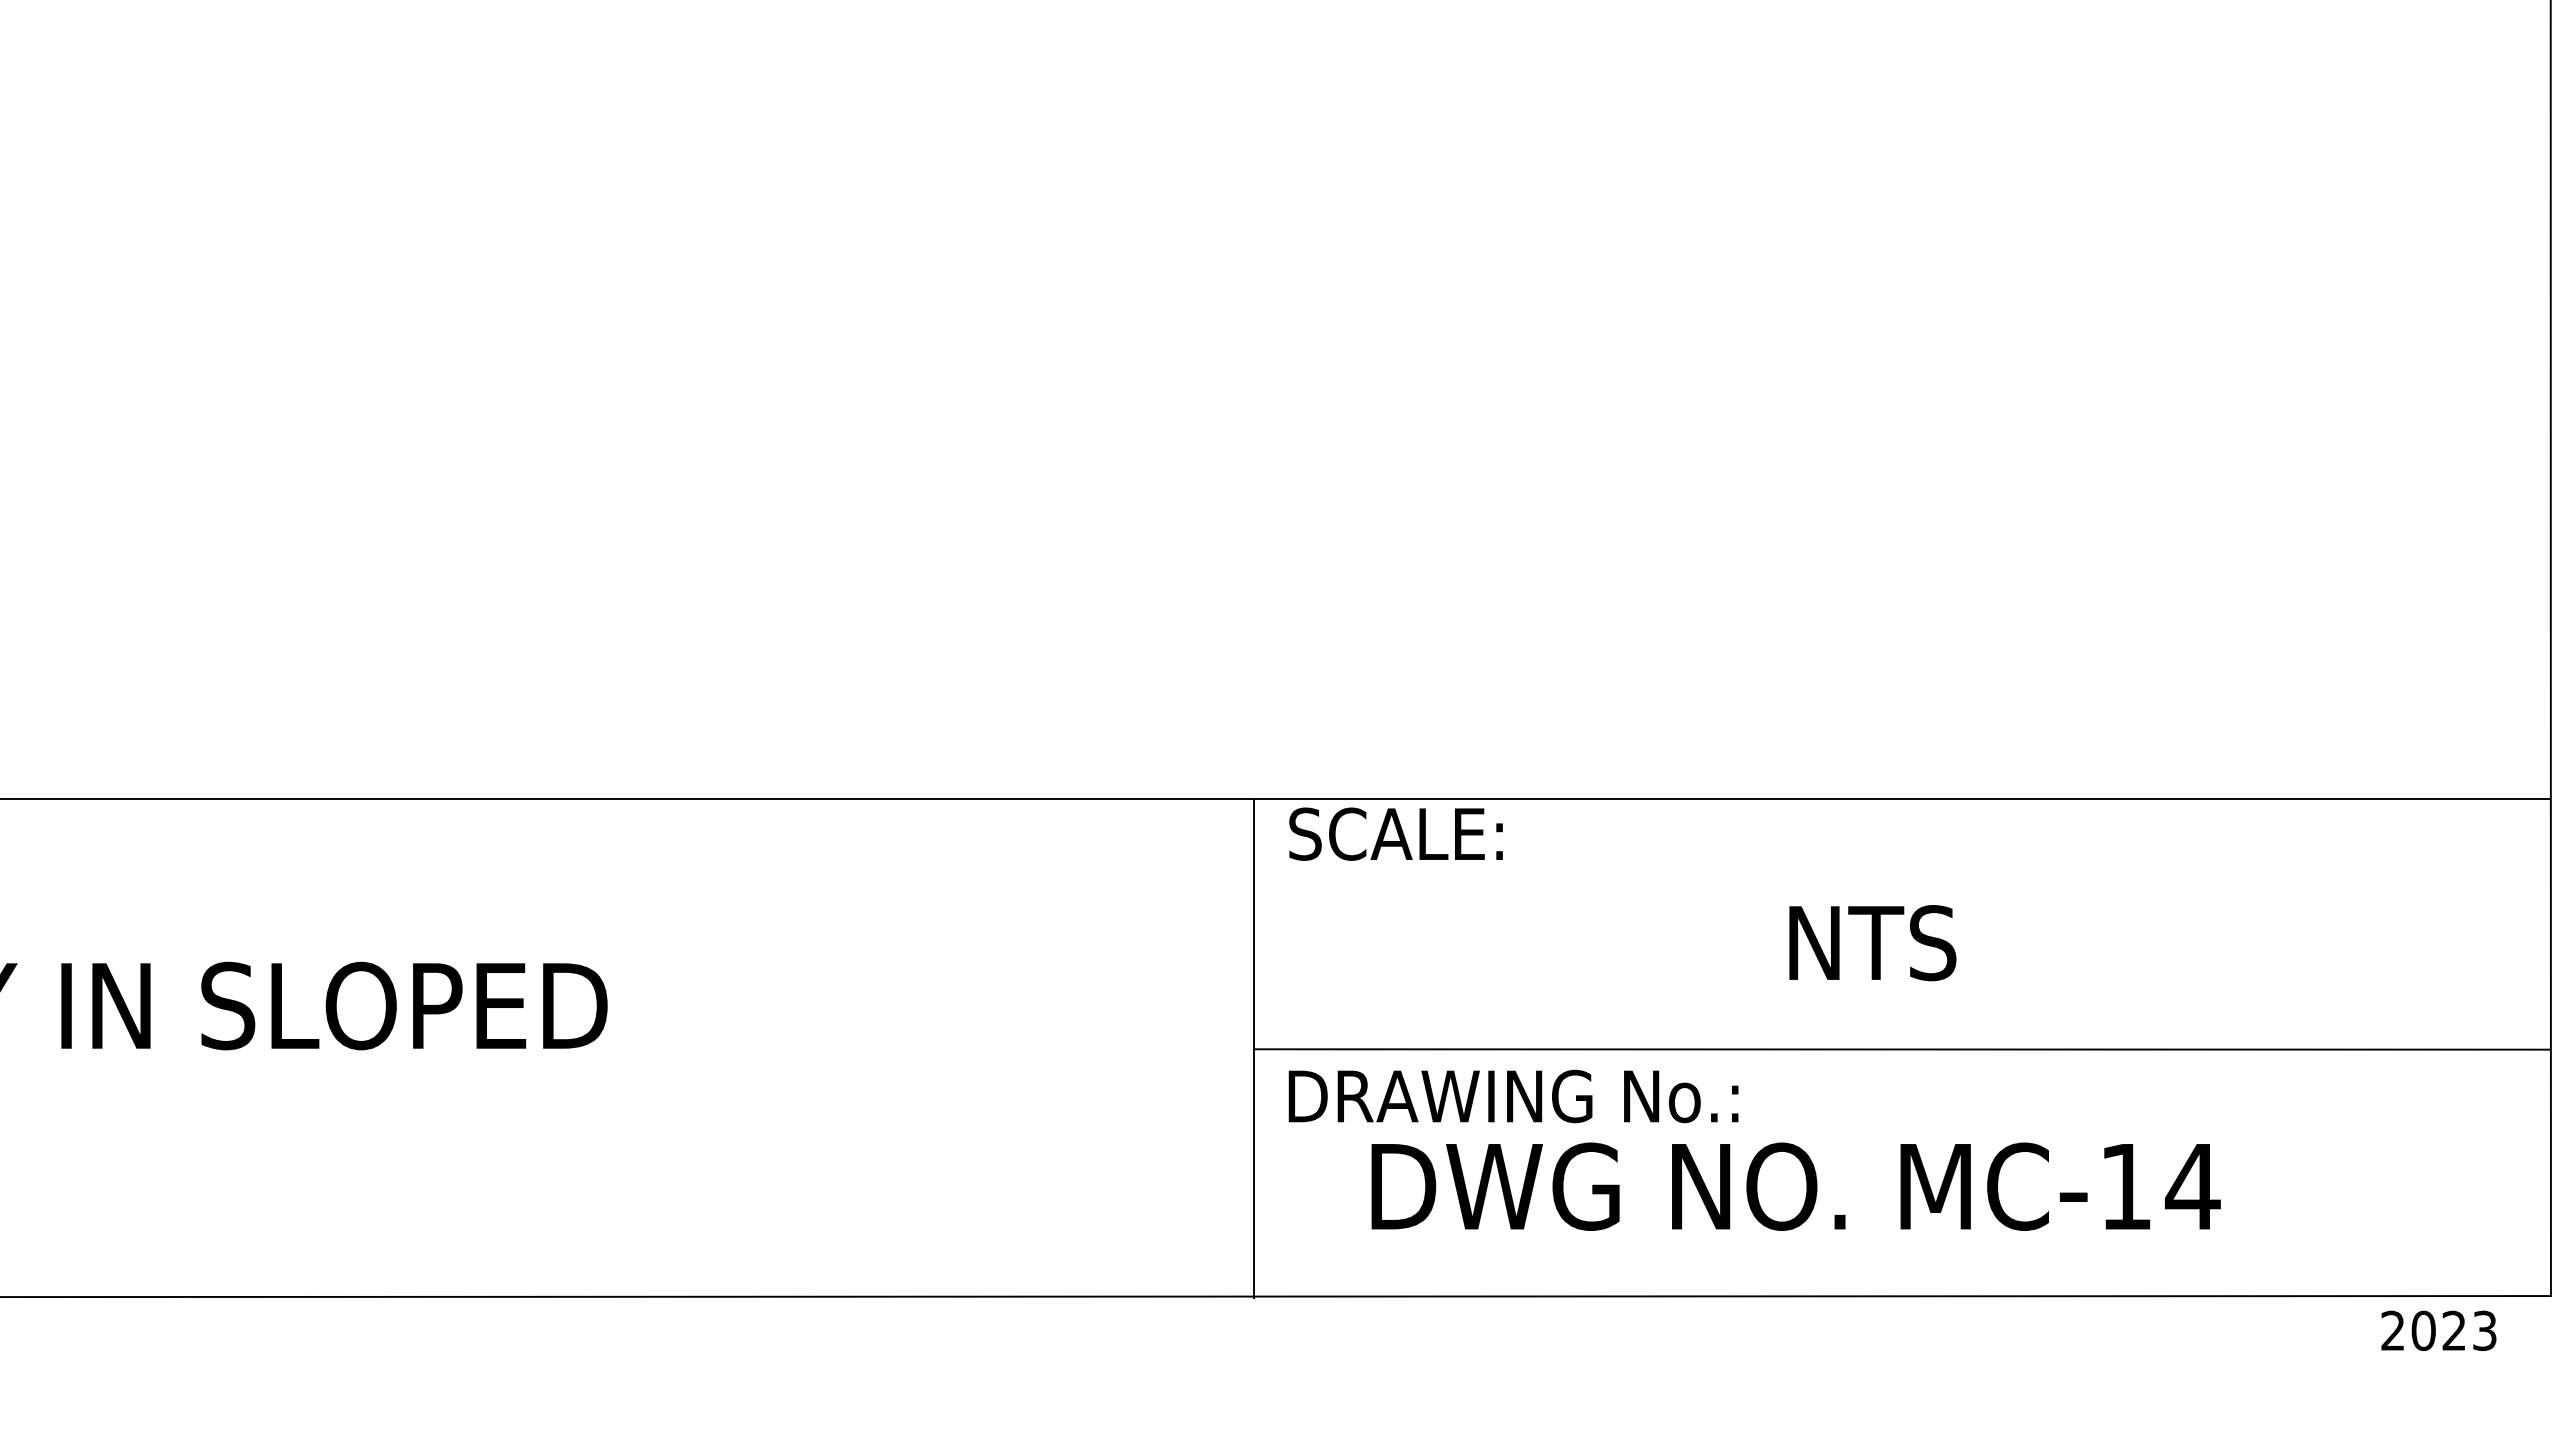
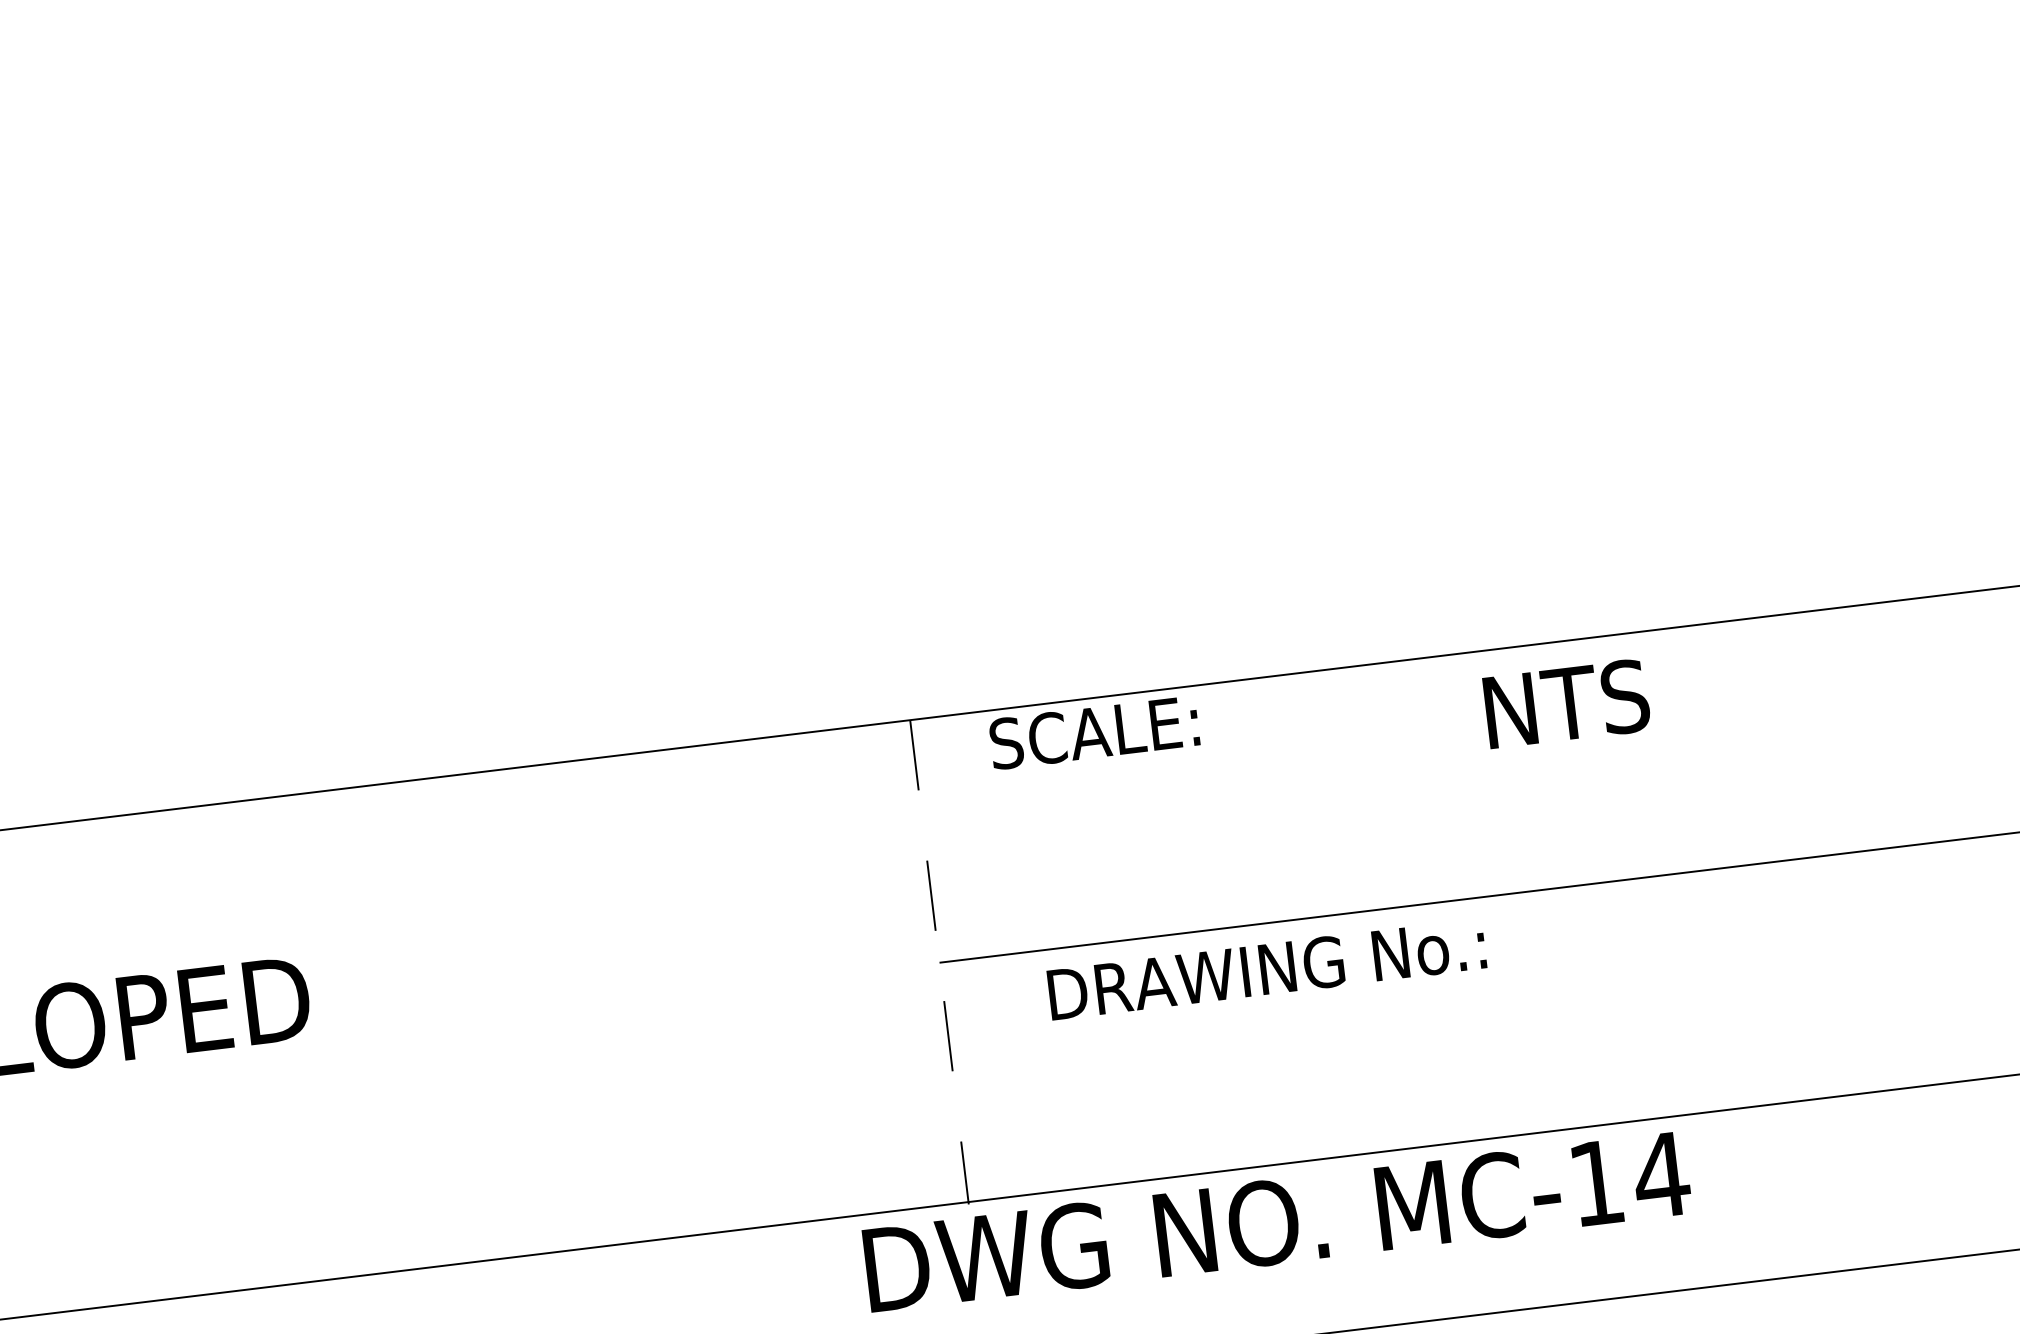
text: (1395, 833) -> (1093, 732), moved
text: (1872, 943) -> (1566, 704), moved
line: (1254, 1049) -> (939, 962), solid -> dashed
text: (1513, 1096) -> (1266, 969), moved
text: (1795, 1186) -> (1276, 1221), moved

